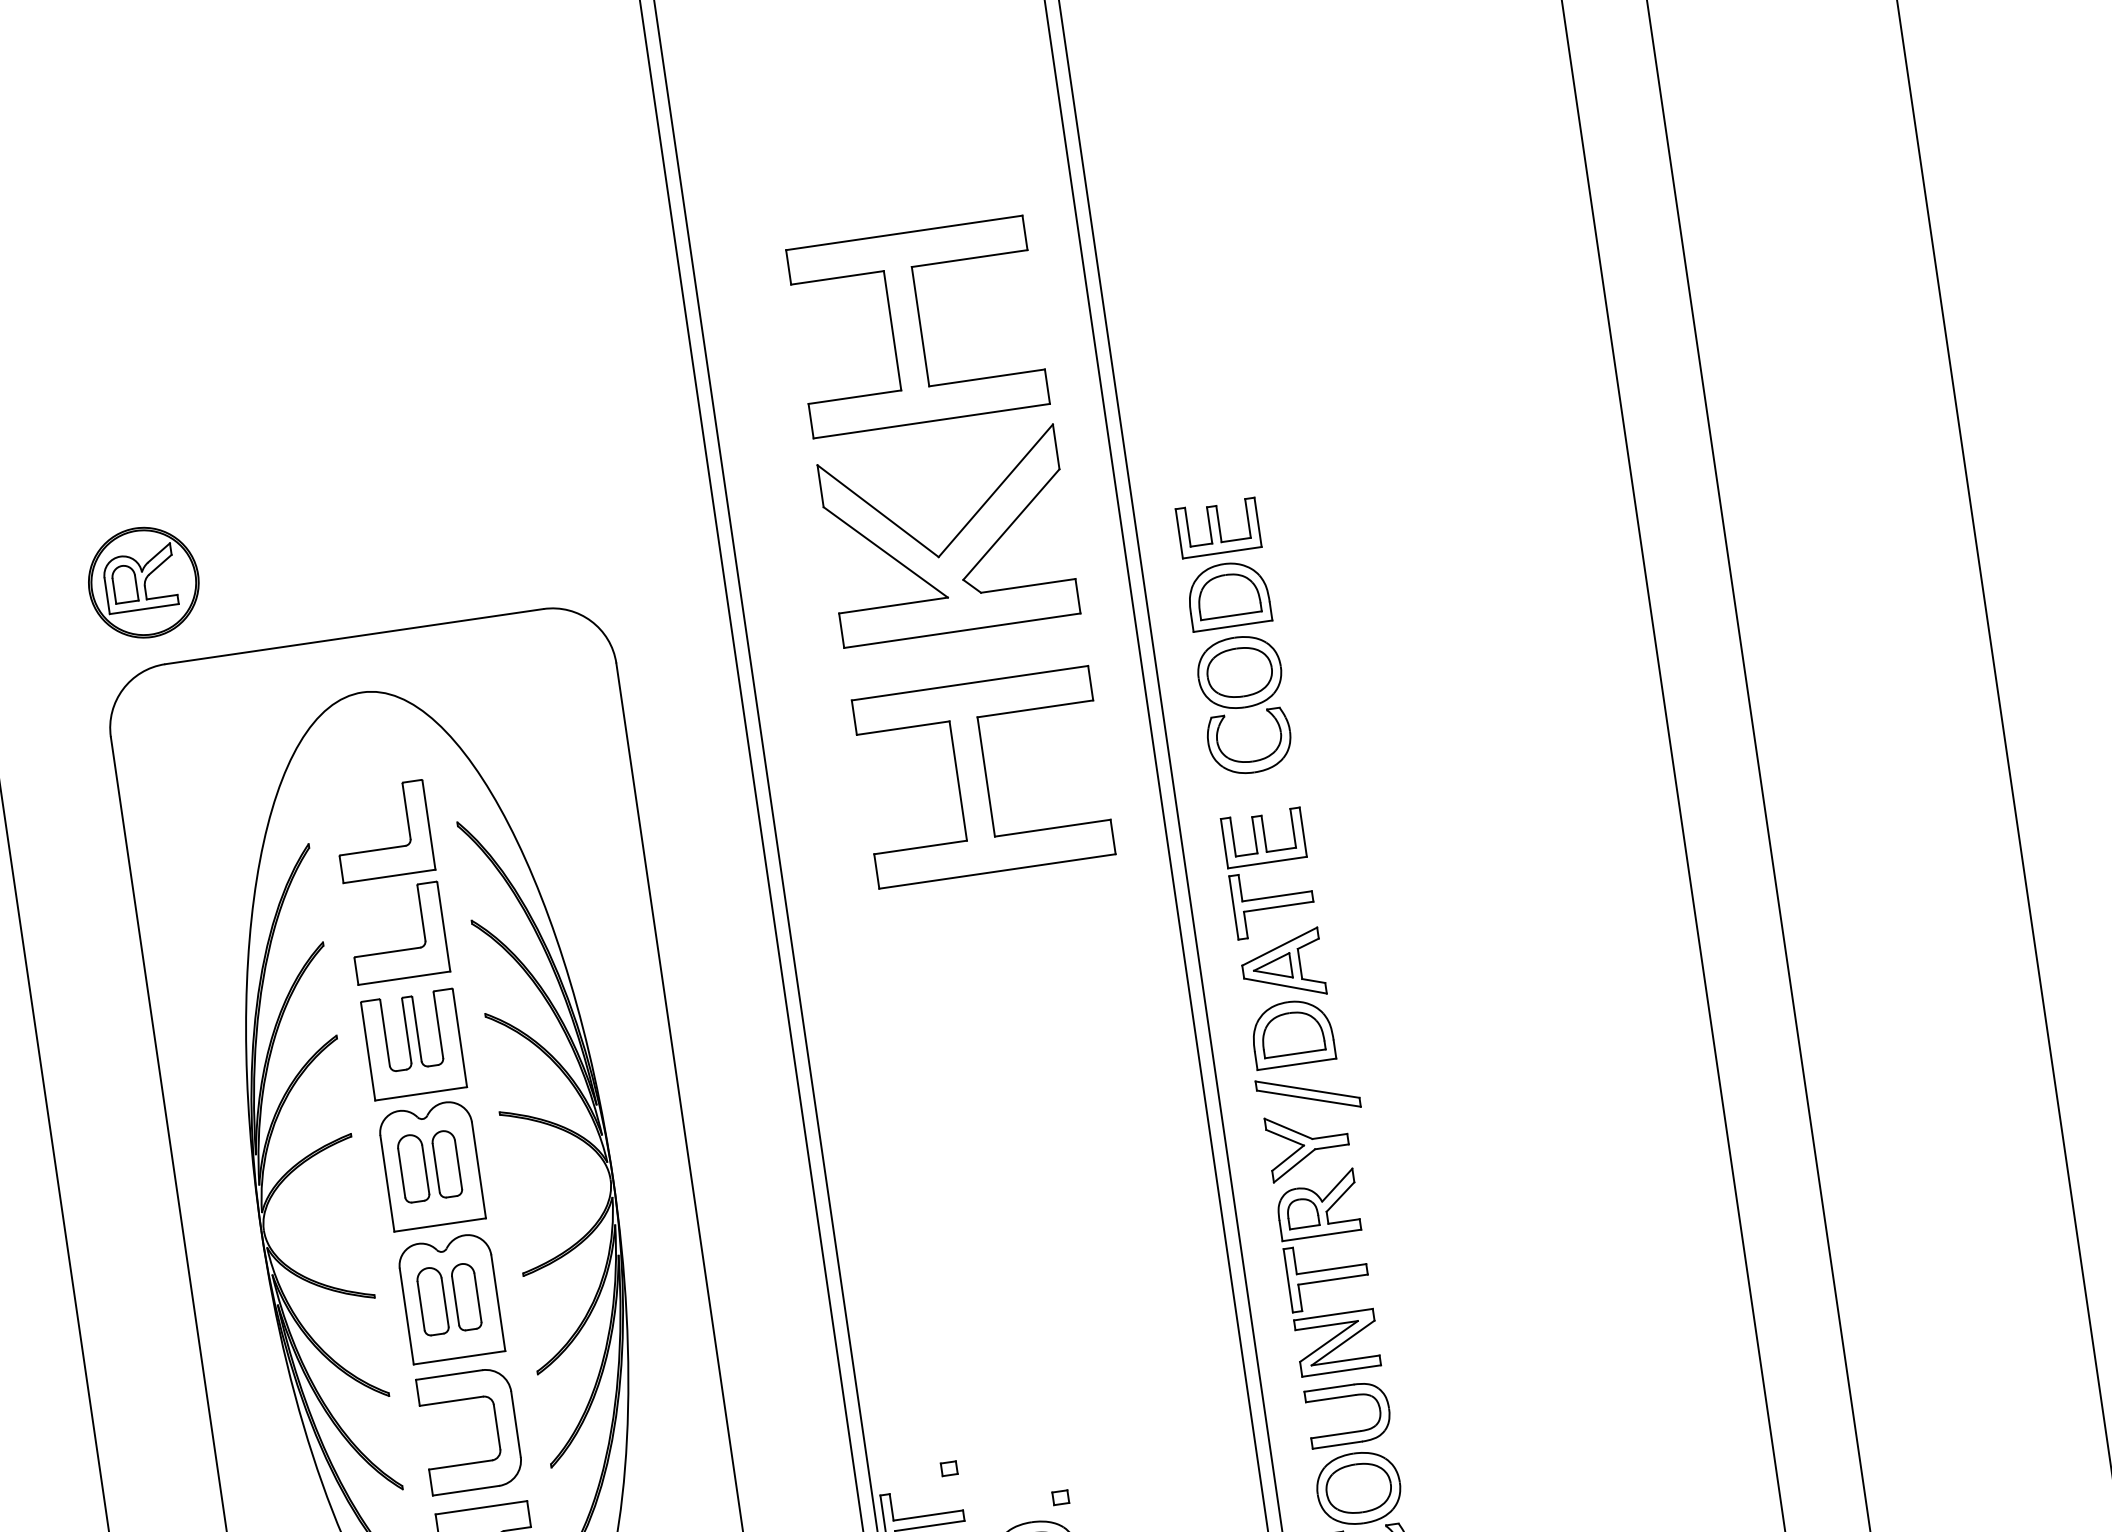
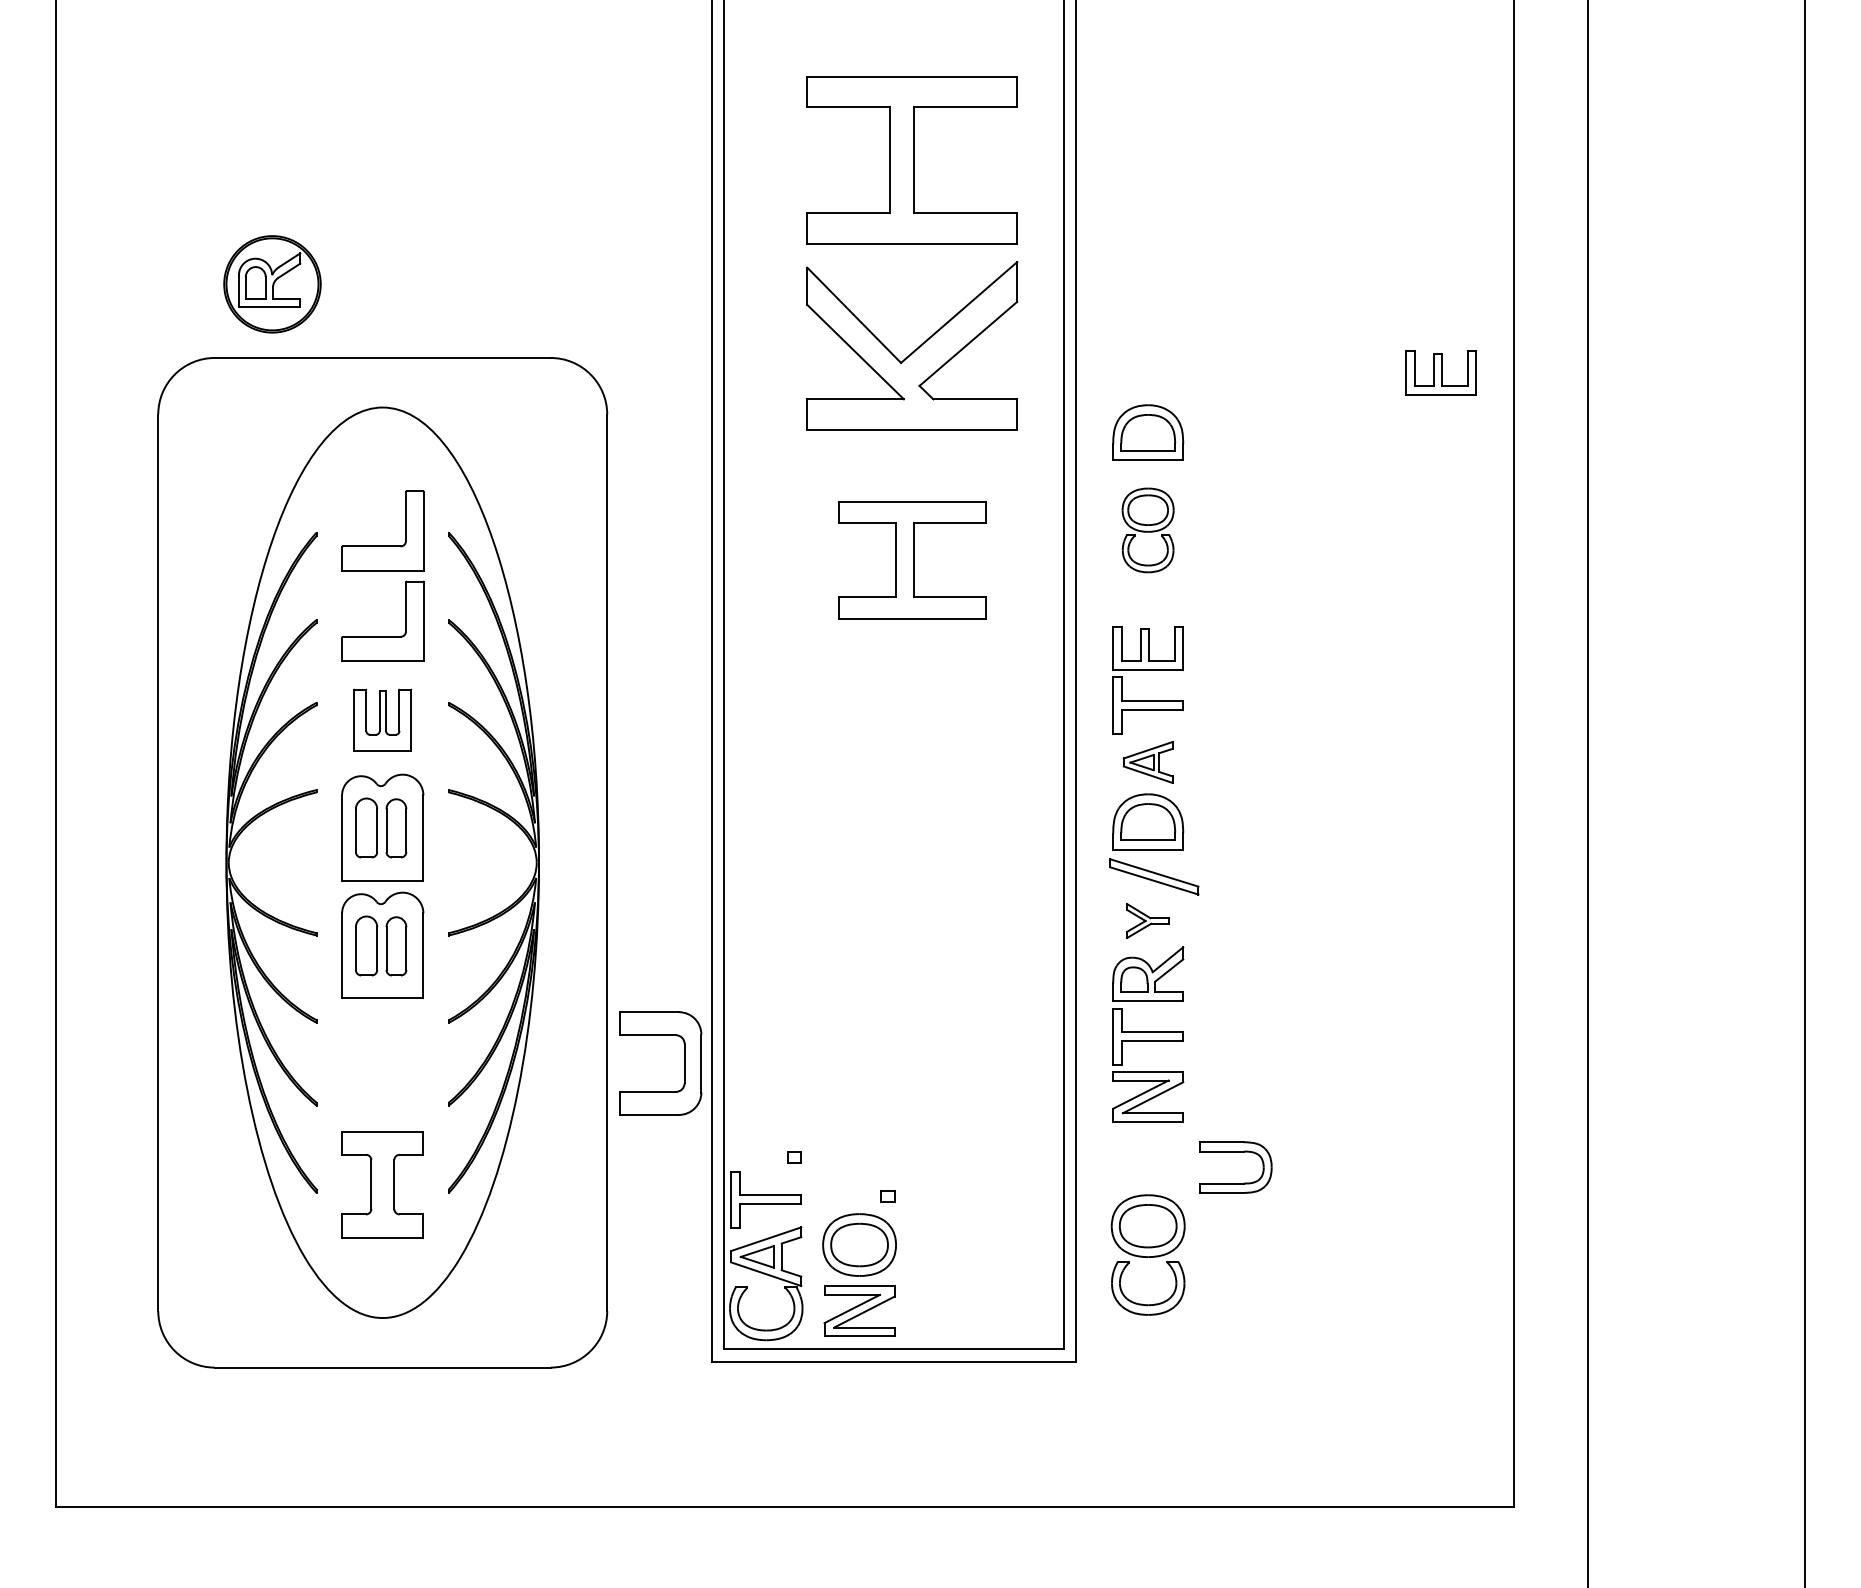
part: (1217, 527) -> (1440, 372), moved
part: (143, 582) -> (272, 284), moved
part: (1243, 705) -> (1147, 530), size x0.7
part: (982, 777) -> (911, 560), size x0.7
part: (1282, 966) -> (1148, 762), size x0.7
part: (413, 1043) -> (382, 719), size x0.7
part: (1307, 1144) -> (1147, 920), size x0.6
part: (1345, 1397) -> (1235, 1152), moved
part: (496, 1427) -> (684, 1063), moved

